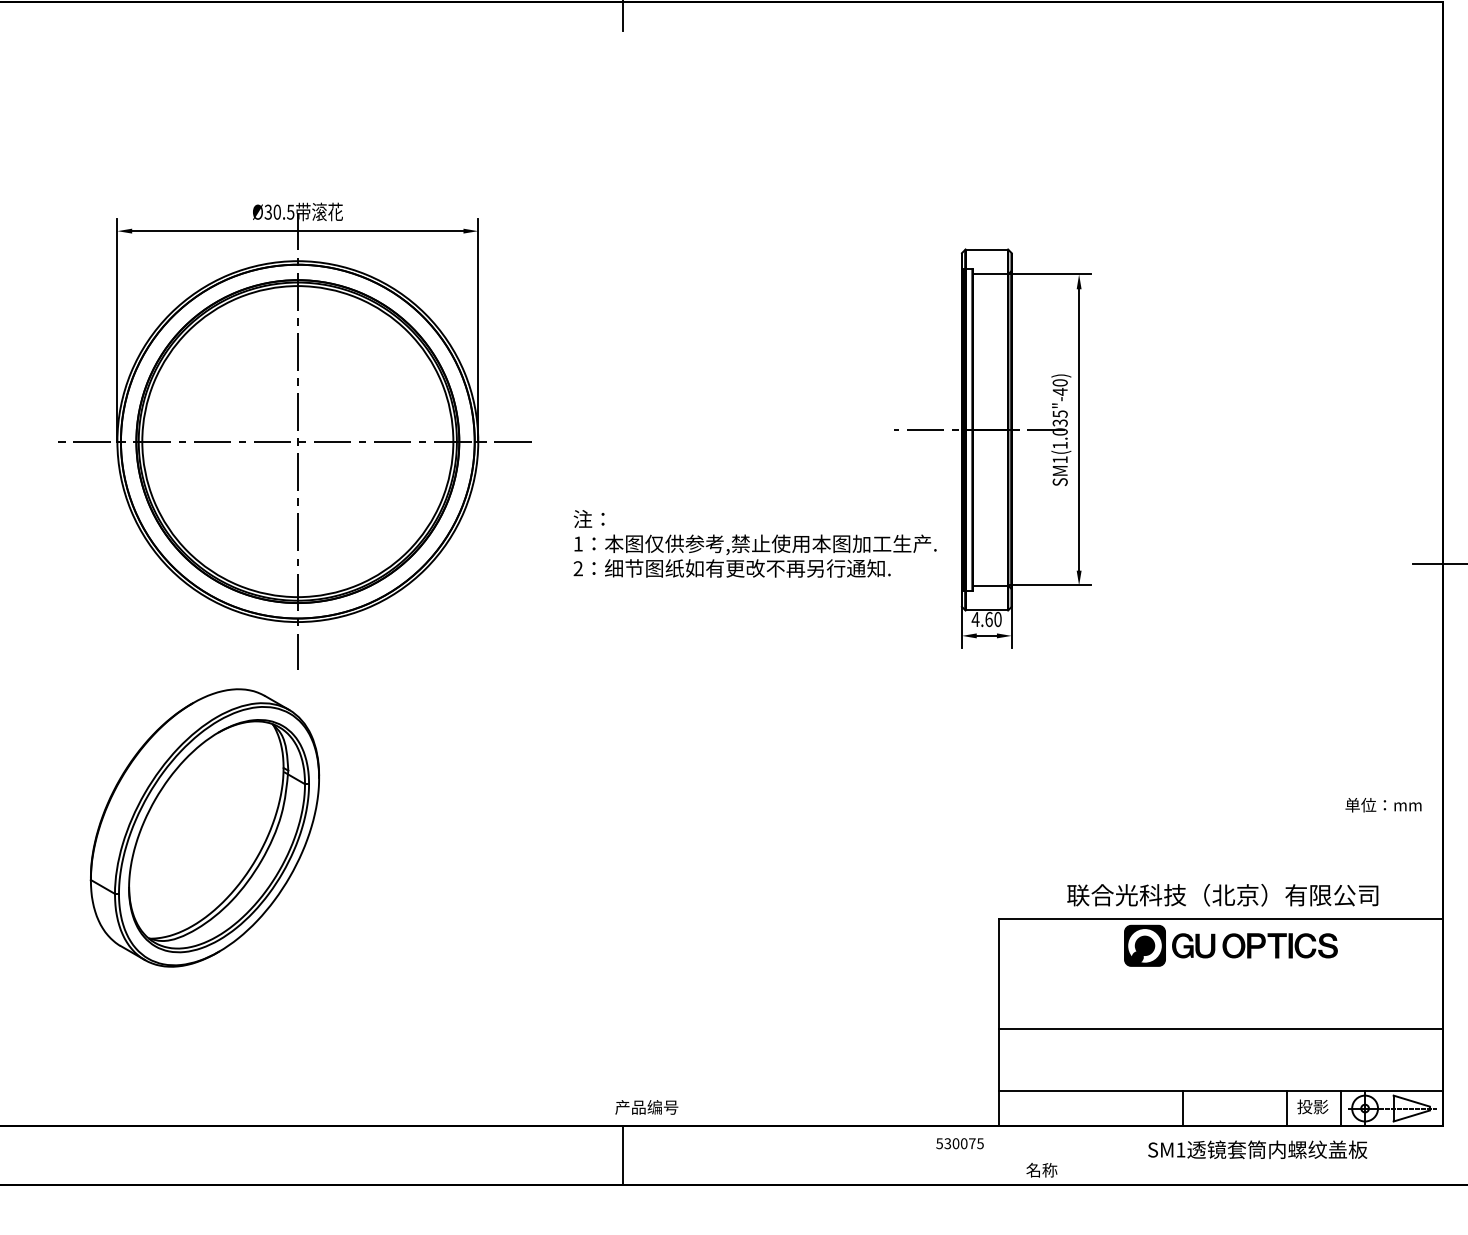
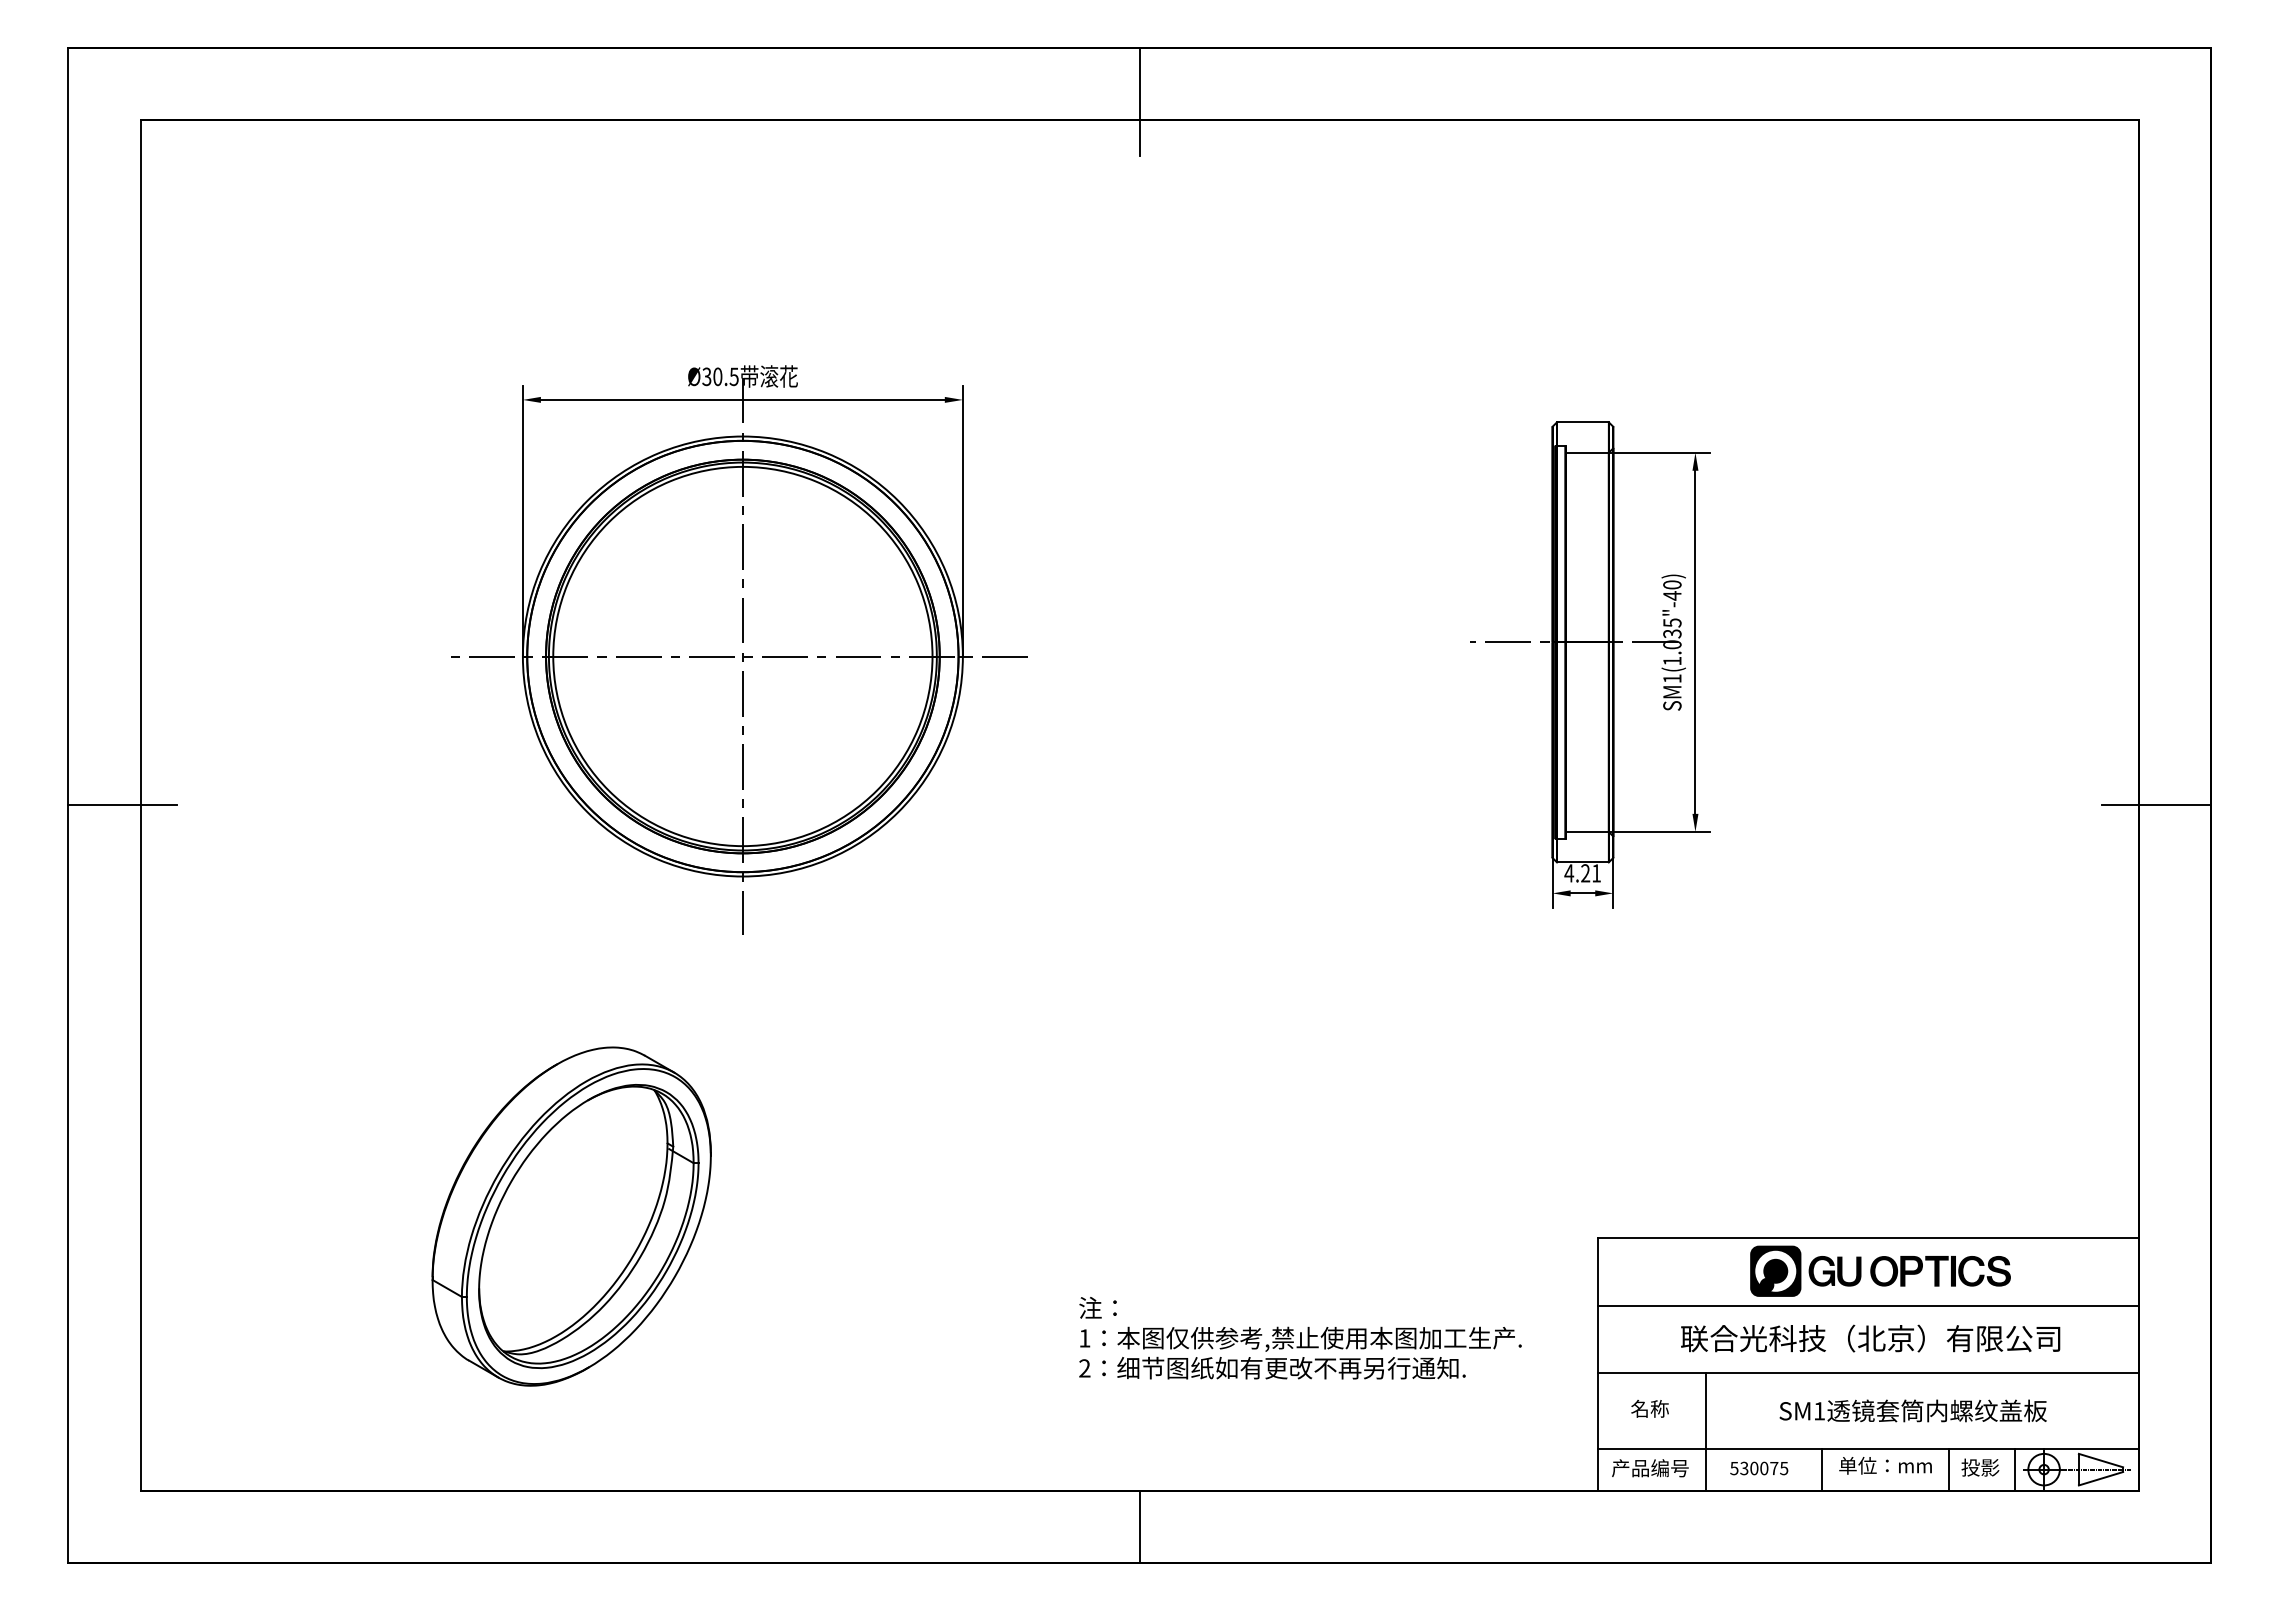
text: (755, 544) -> (1300, 1338), moved
text: (993, 619) -> (1591, 873), 4.60 -> 4.21
text: (1383, 804) -> (1885, 1465), moved
part: (204, 827) -> (571, 1216), moved
text: (1222, 895) -> (1870, 1338), moved
line: (1220, 973) -> (1867, 1305), added
line: (1088, 1077) -> (1706, 1431), added
text: (646, 1107) -> (1650, 1468), moved
text: (960, 1143) -> (1759, 1468), moved
text: (1257, 1149) -> (1912, 1410), moved
text: (1041, 1169) -> (1649, 1408), moved

